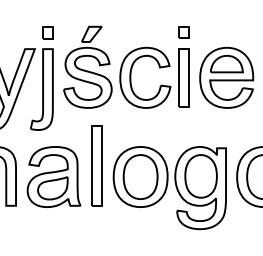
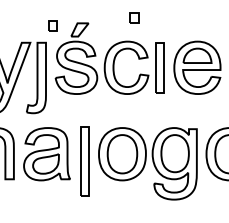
part: (47, 32) -> (52, 25), moved
part: (183, 32) -> (134, 17), moved
part: (96, 165) -> (84, 160), moved

